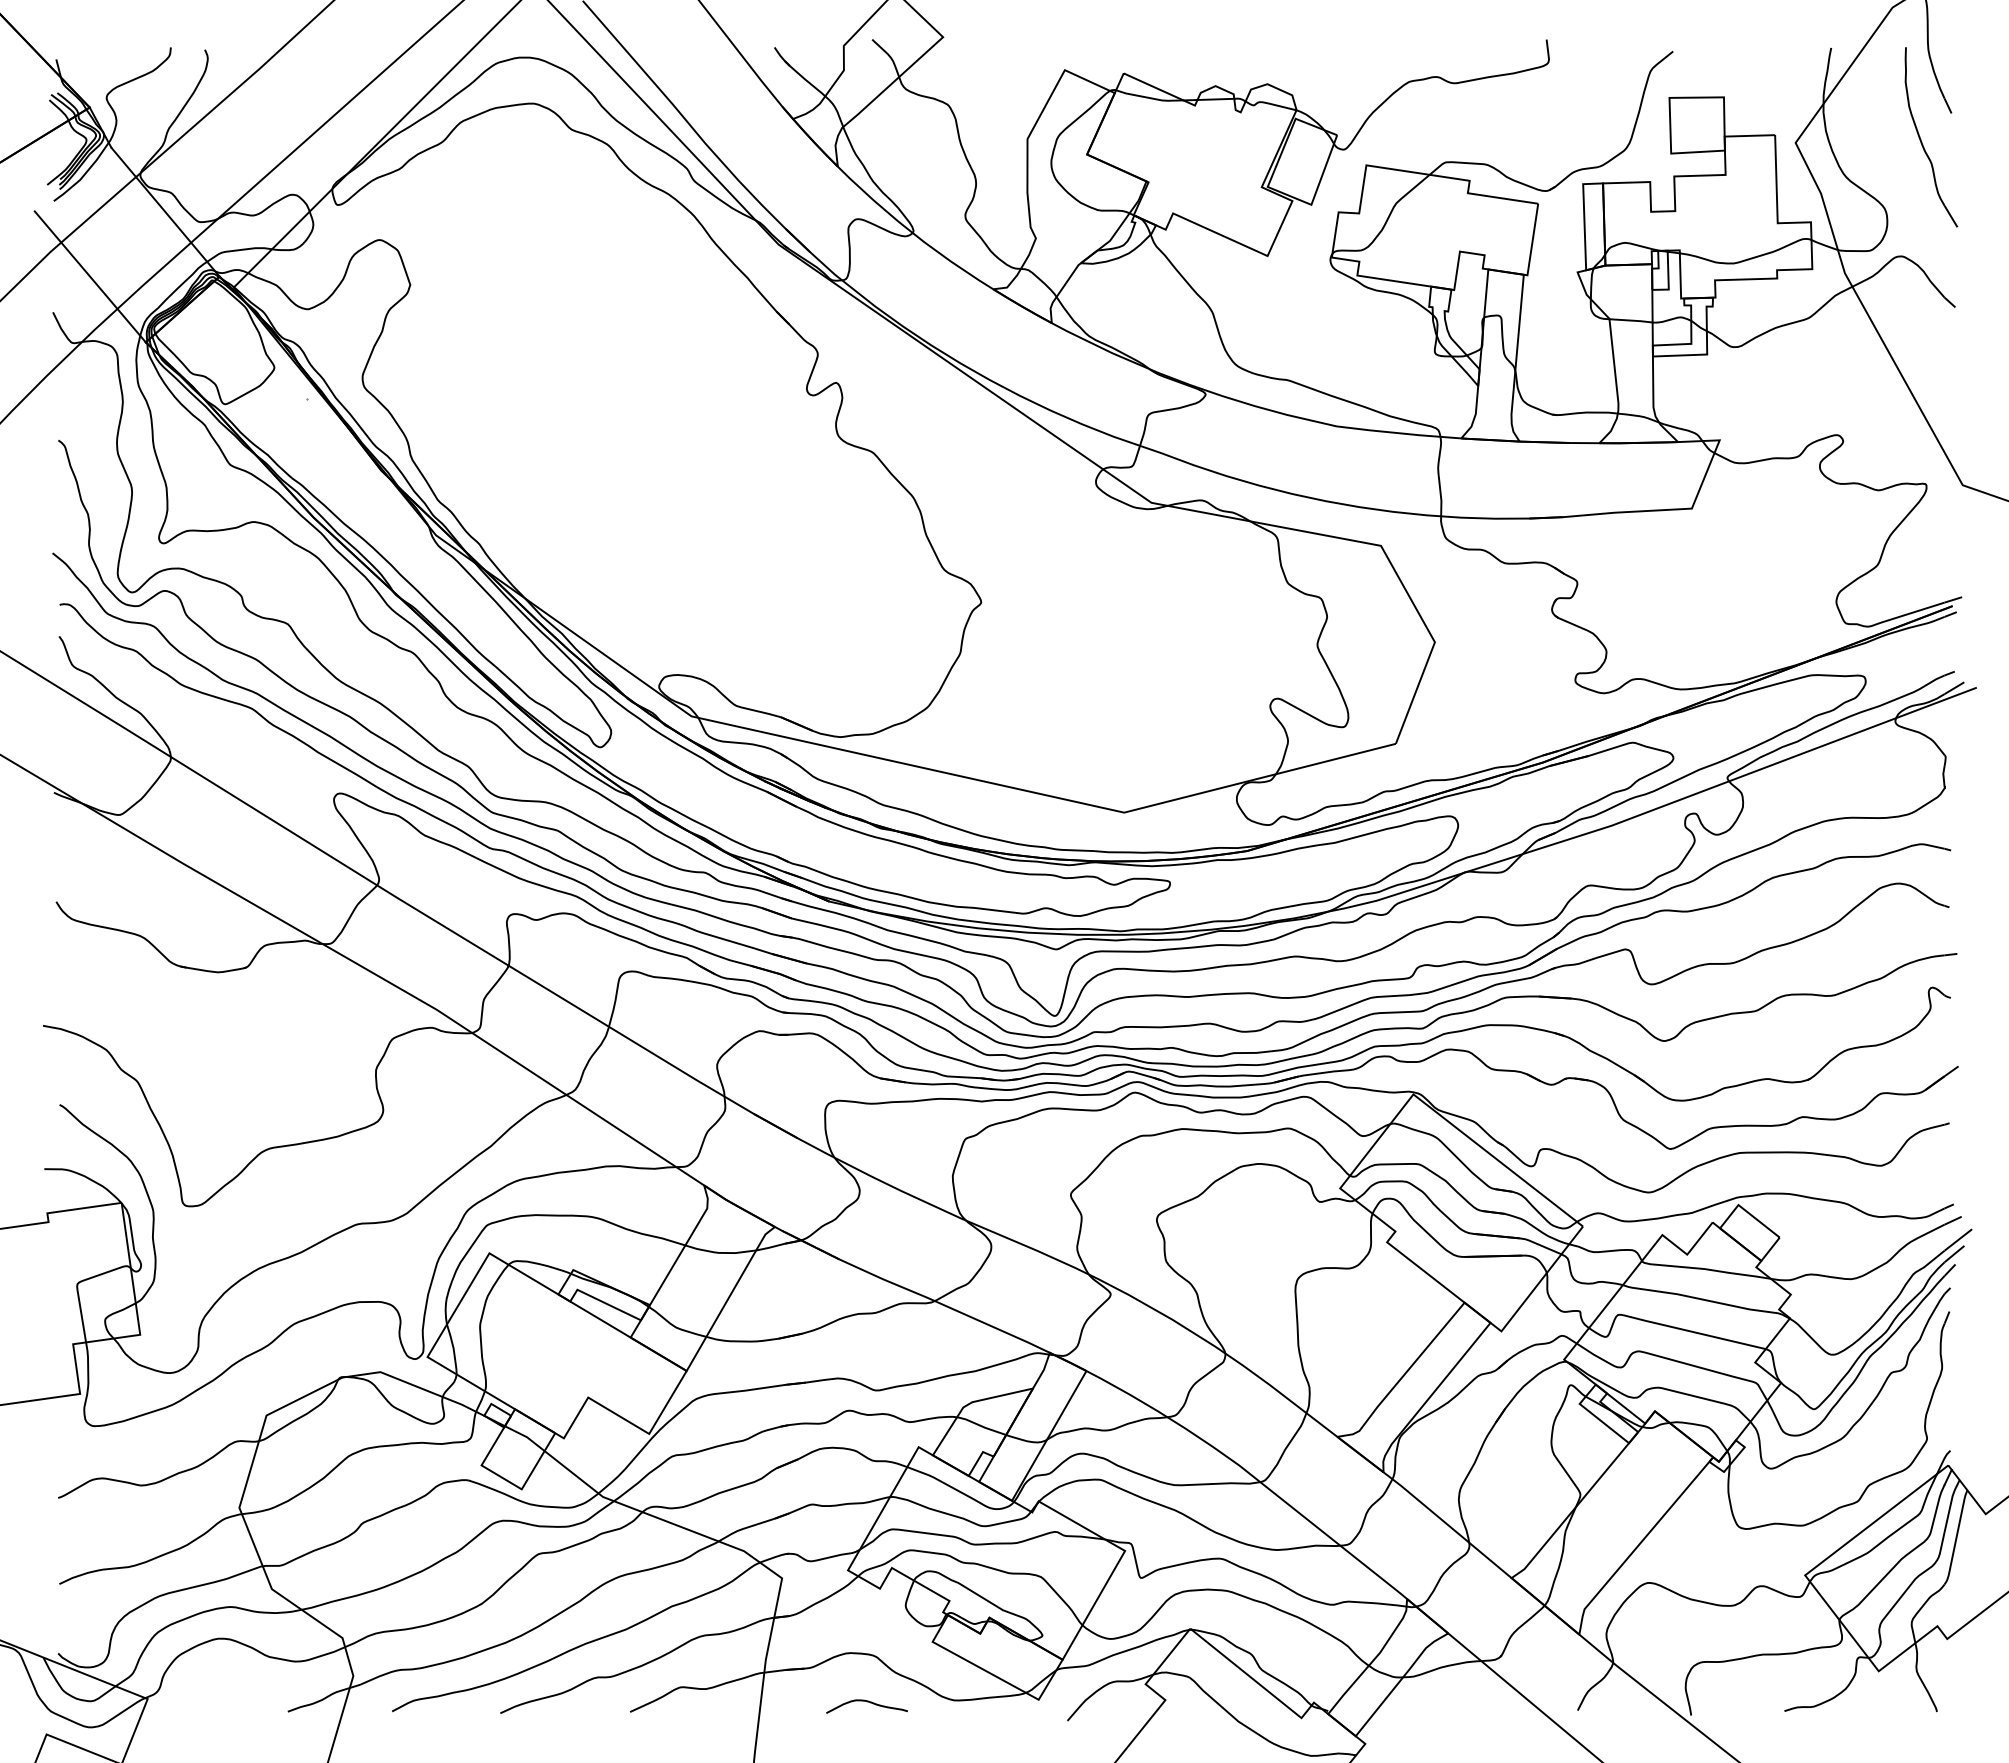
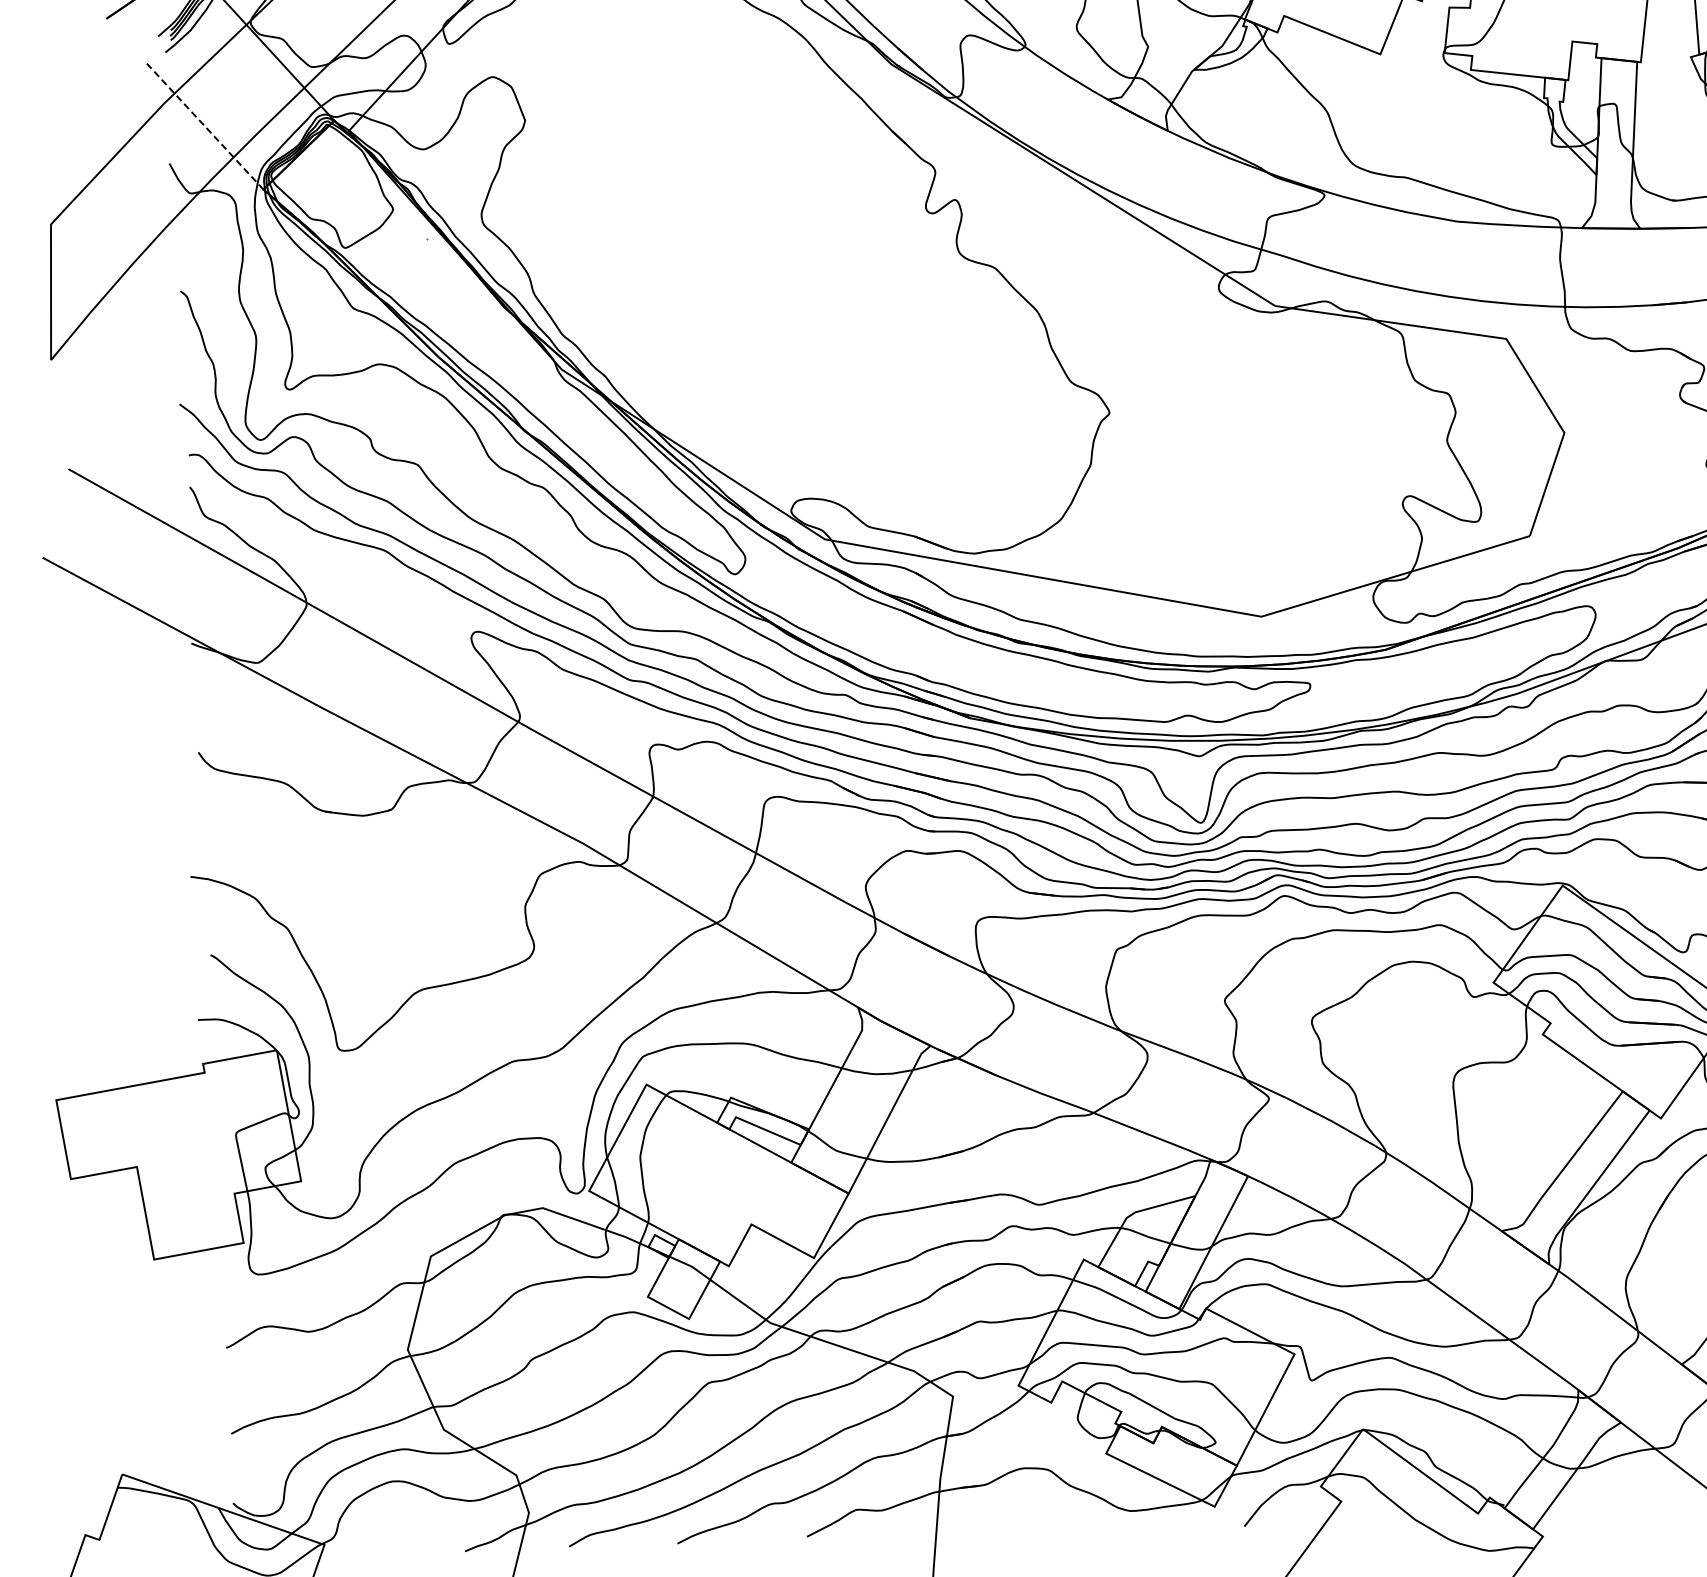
line: (90, 276) -> (205, 126), solid -> dashed
curve: (867, 1702) -> (1043, 1516), removed

